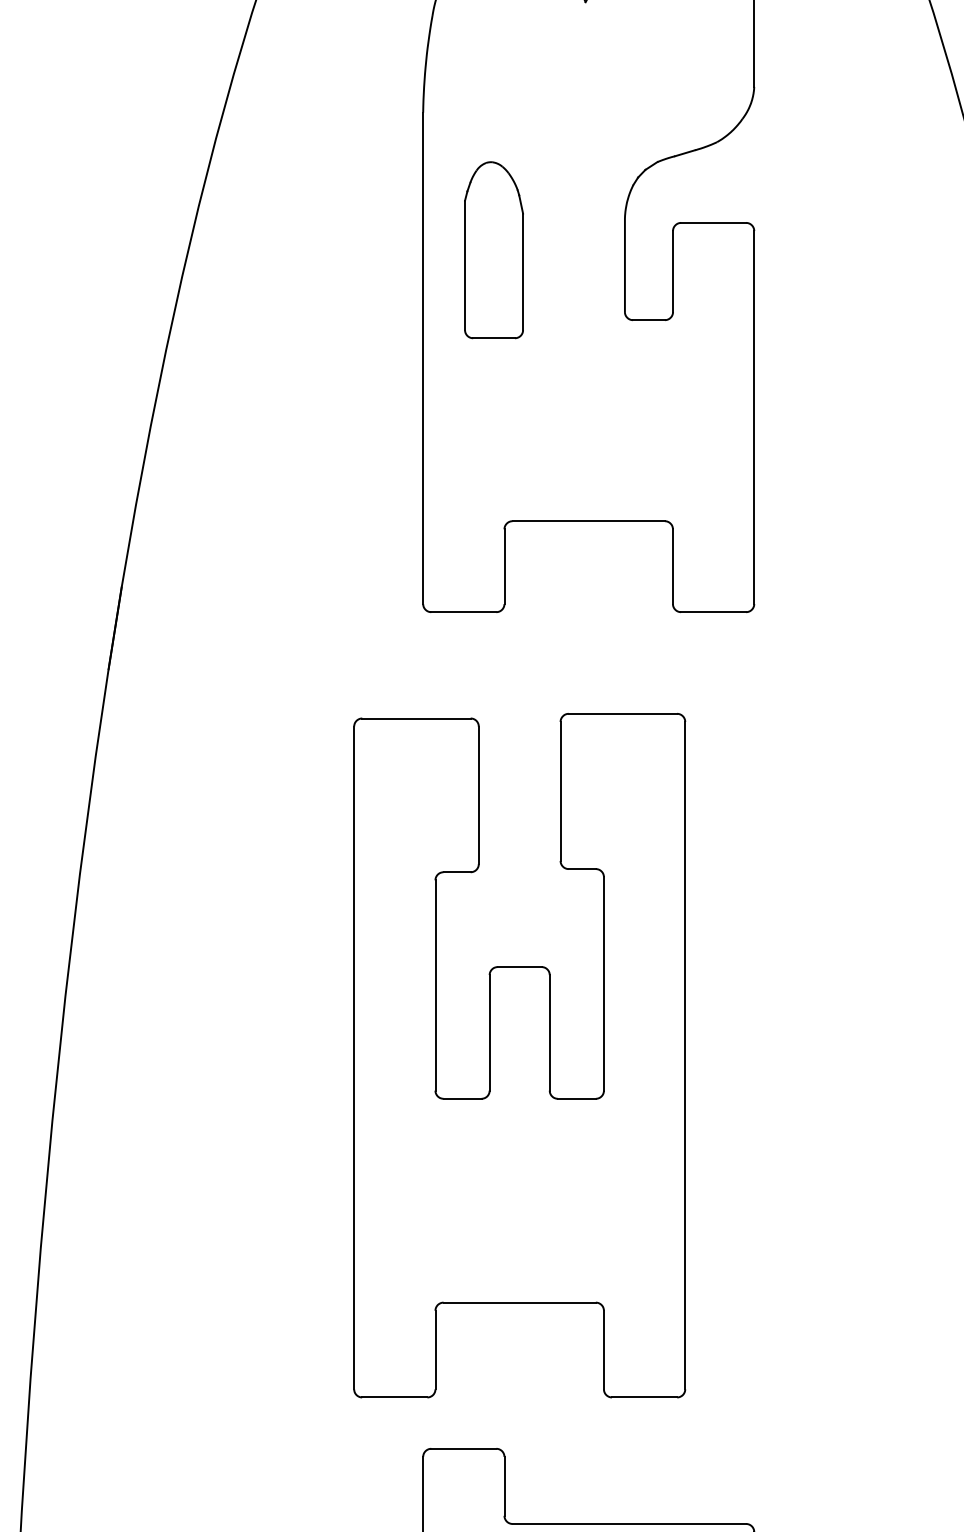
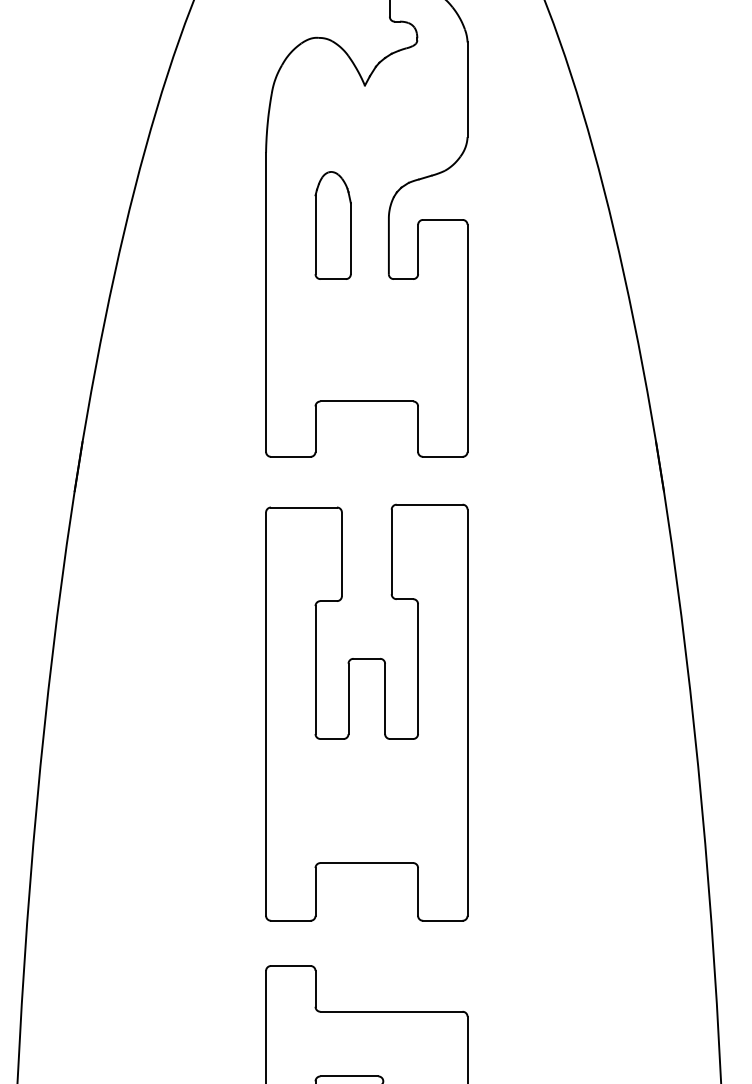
part: (492, 250) -> (332, 225), moved
part: (519, 1055) -> (366, 712), moved

